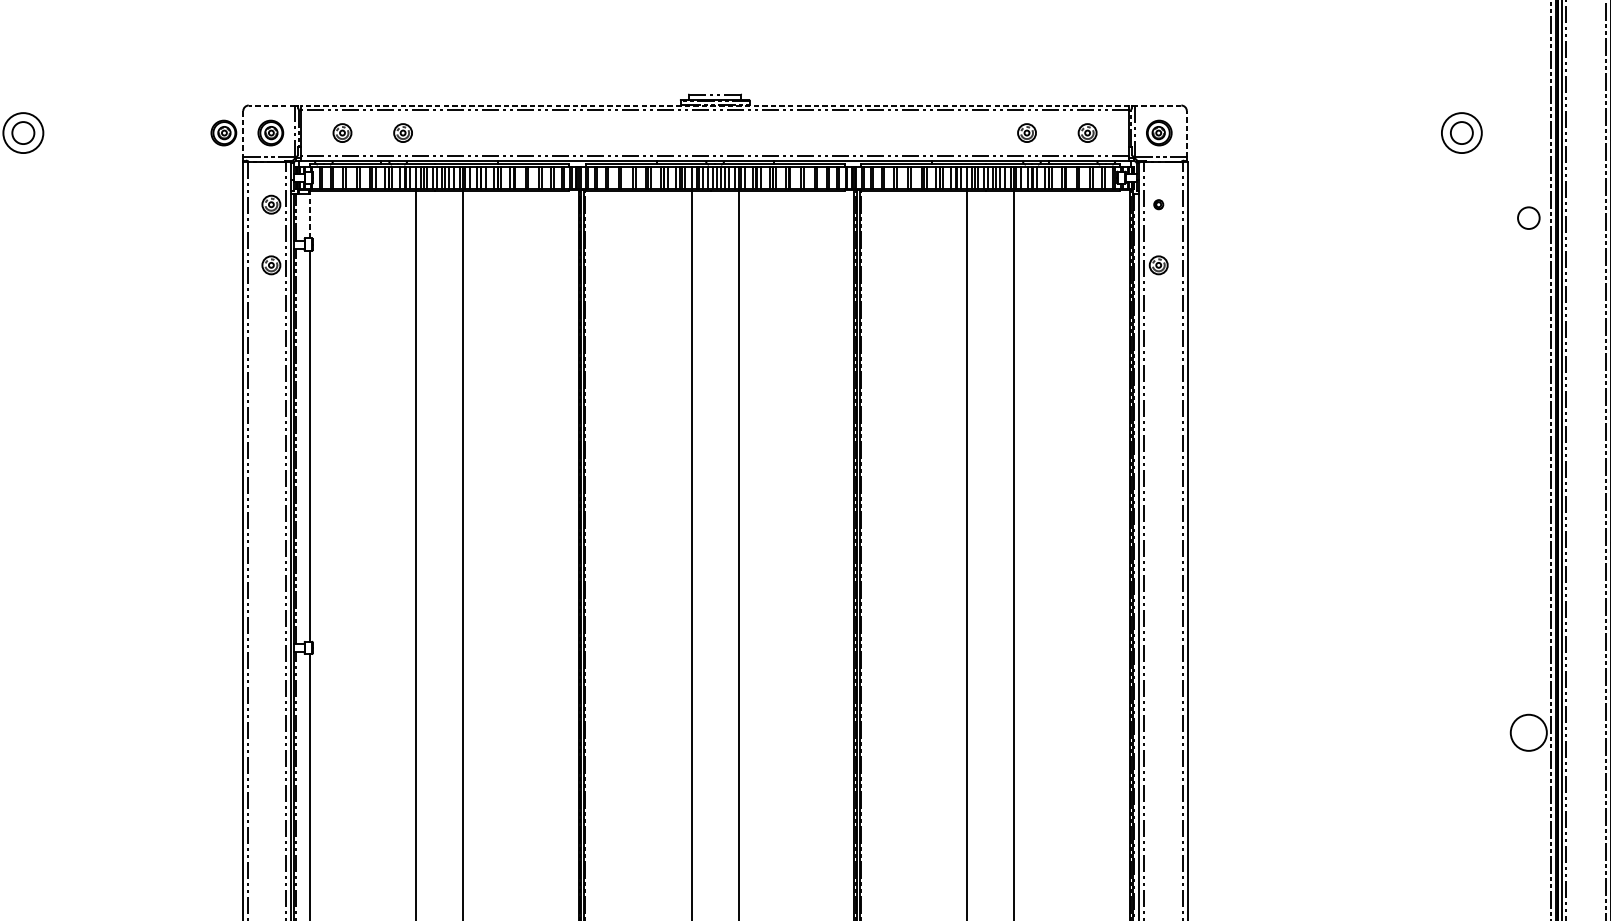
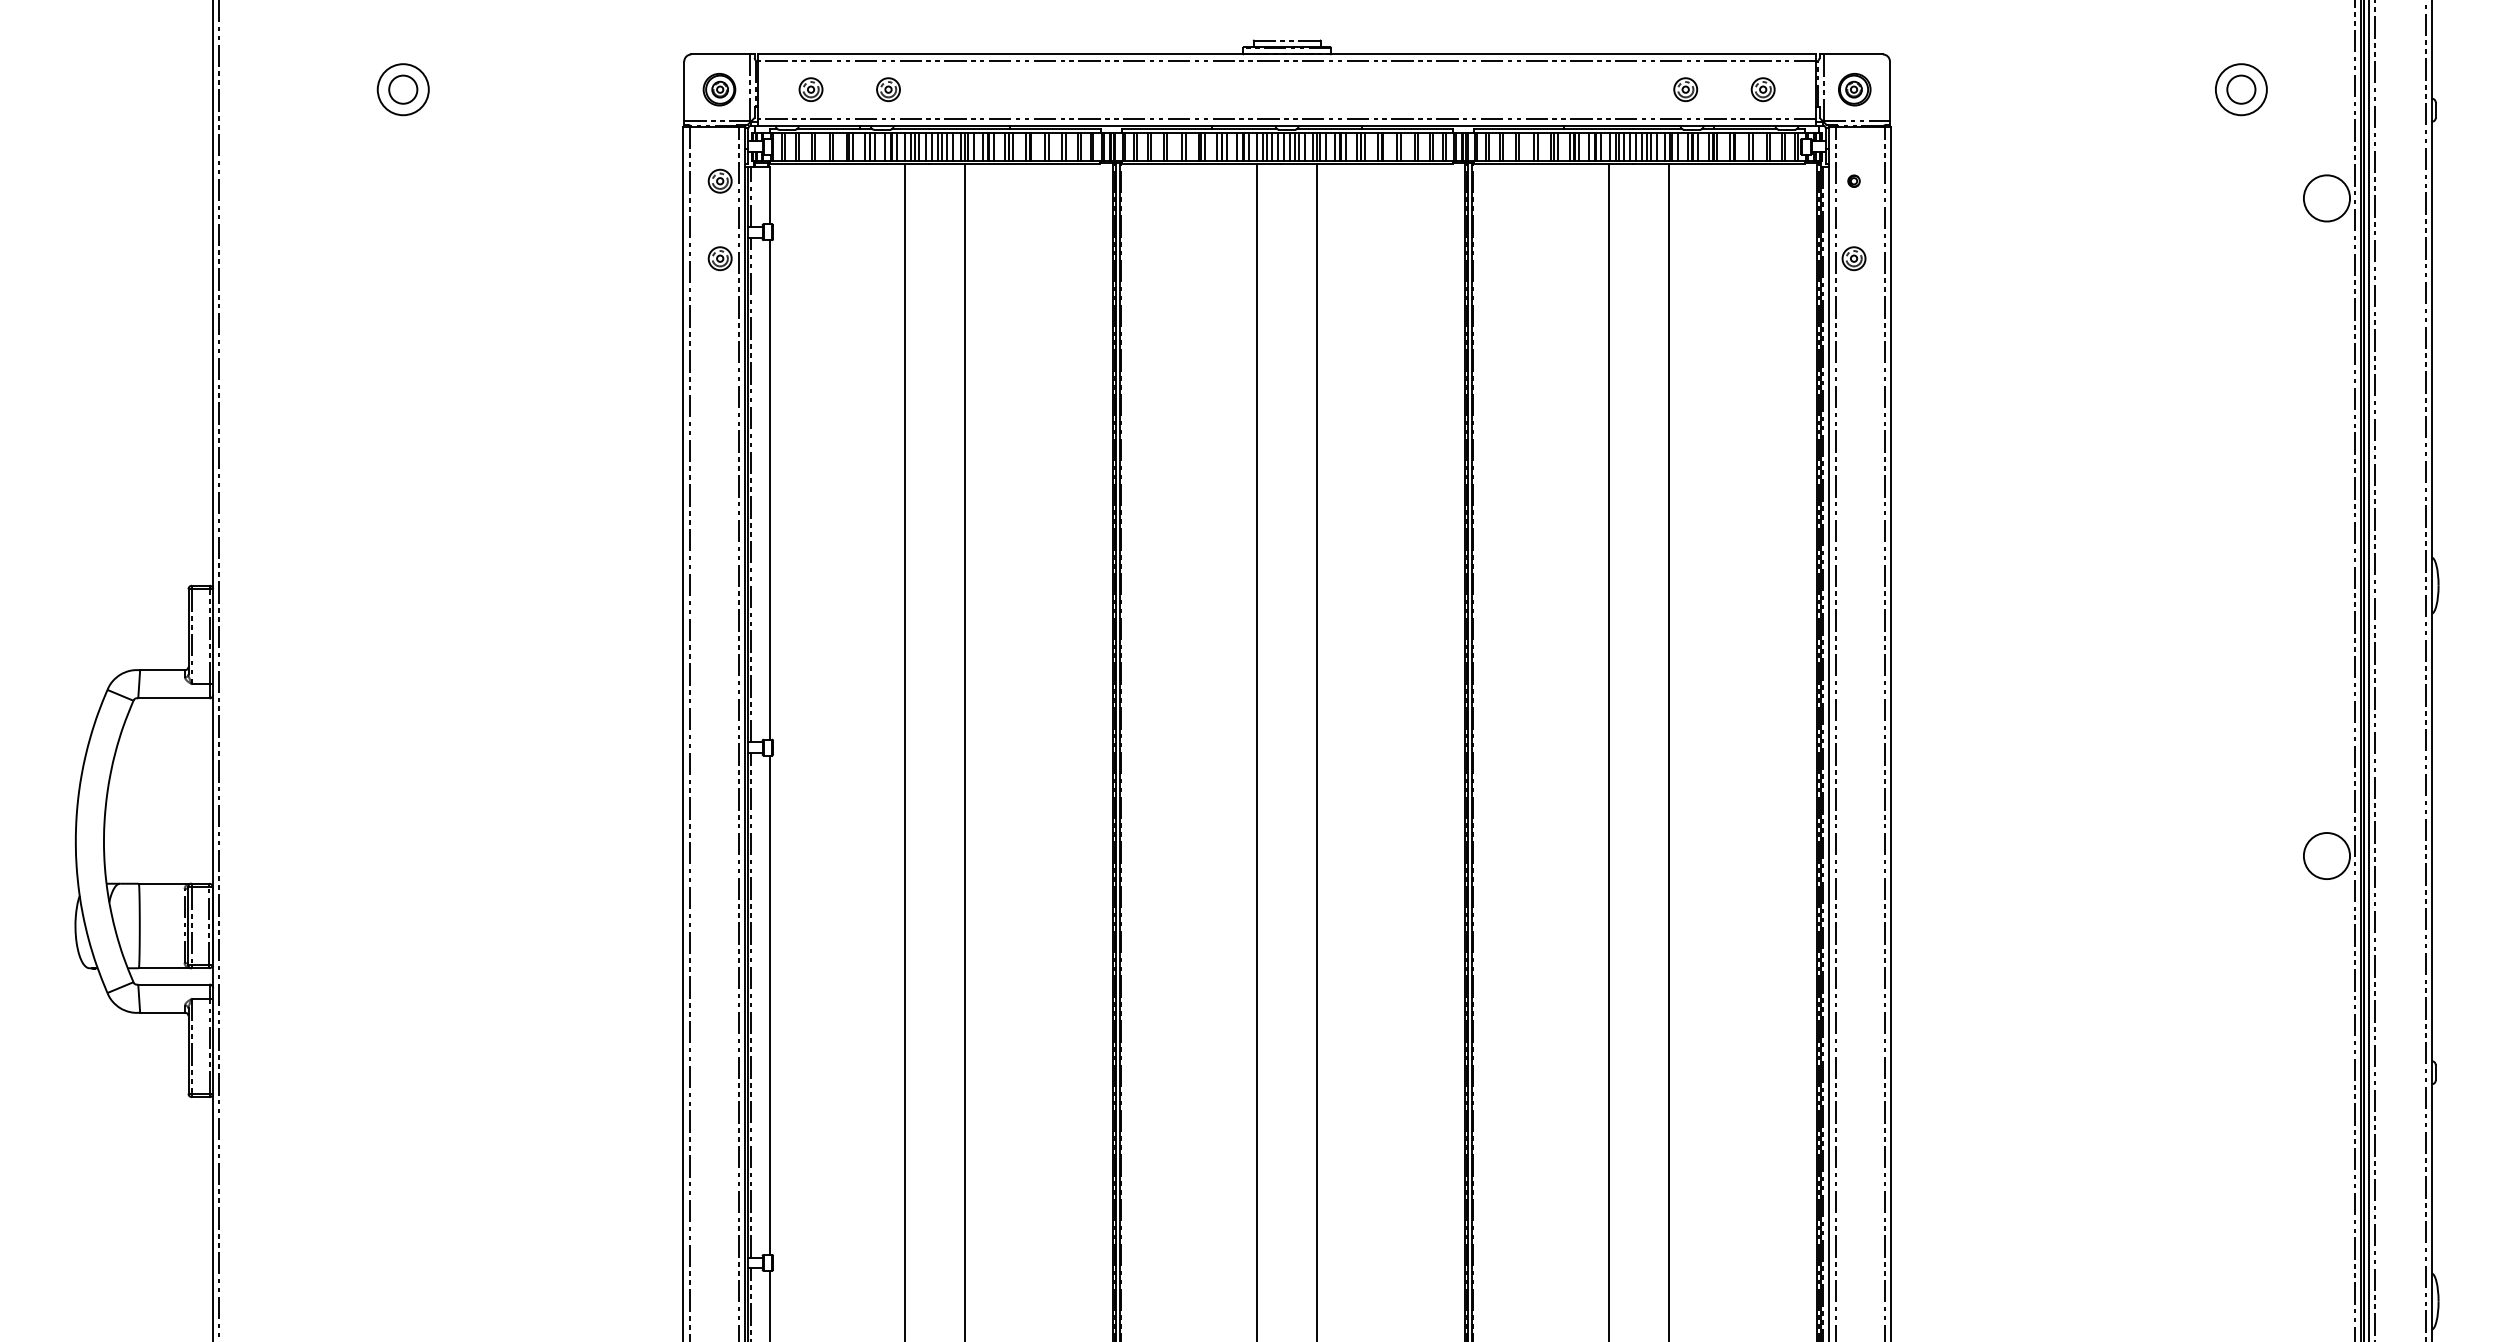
line: (271, 105) -> (720, 54), dashed -> solid
line: (714, 105) -> (1286, 54), dashed -> solid
line: (1157, 105) -> (1852, 54), dashed -> solid
part: (223, 132) -> (659, 89), removed
line: (1186, 133) -> (1889, 90), dashed -> solid
line: (243, 134) -> (684, 91), dashed -> solid
line: (309, 215) -> (769, 195), dashed -> solid
circle: (1528, 218) -> (2326, 198), size x1.67

